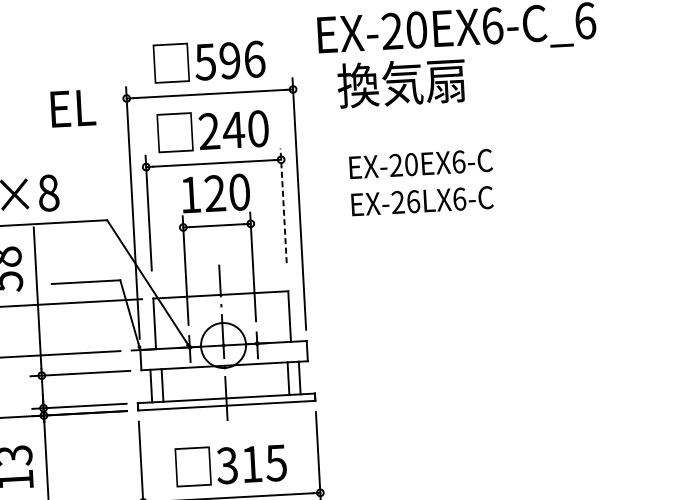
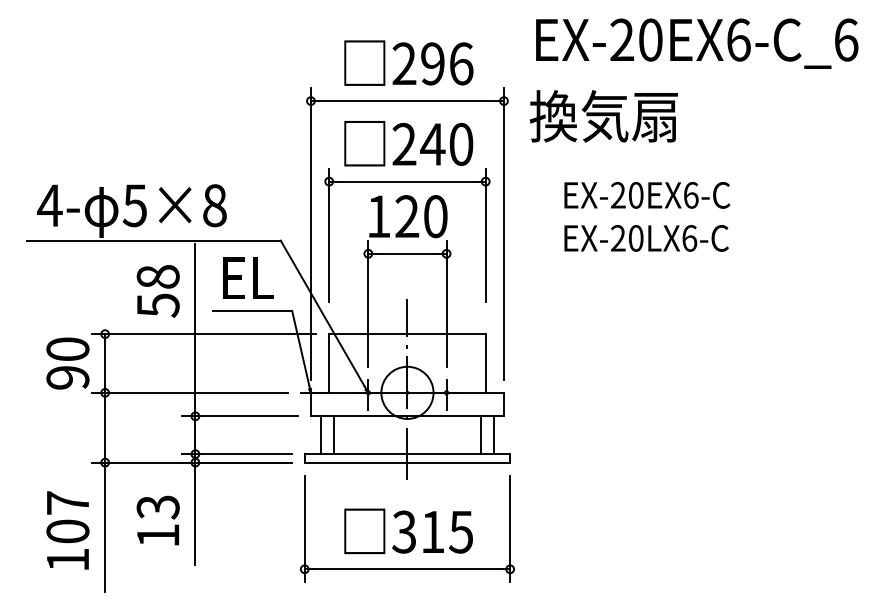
text: (205, 61) -> (404, 63), 596 -> 296
text: (401, 83) -> (603, 116), moved
text: (73, 107) -> (248, 277), moved
text: (413, 201) -> (636, 238), EX-26LX6-C -> EX-20LX6-C
line: (283, 205) -> (485, 234), dashed -> solid

